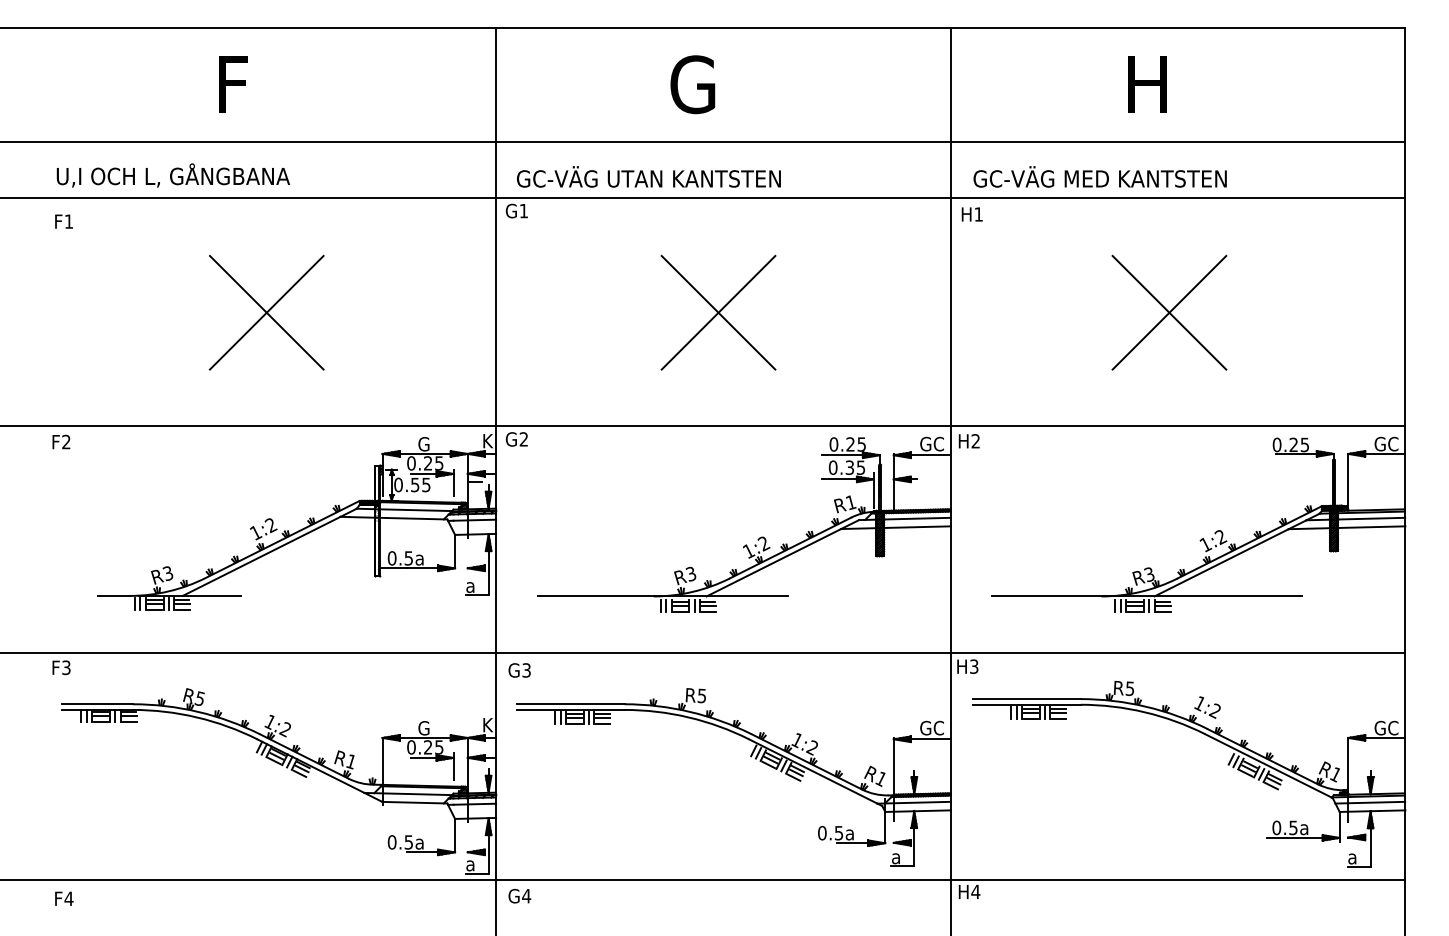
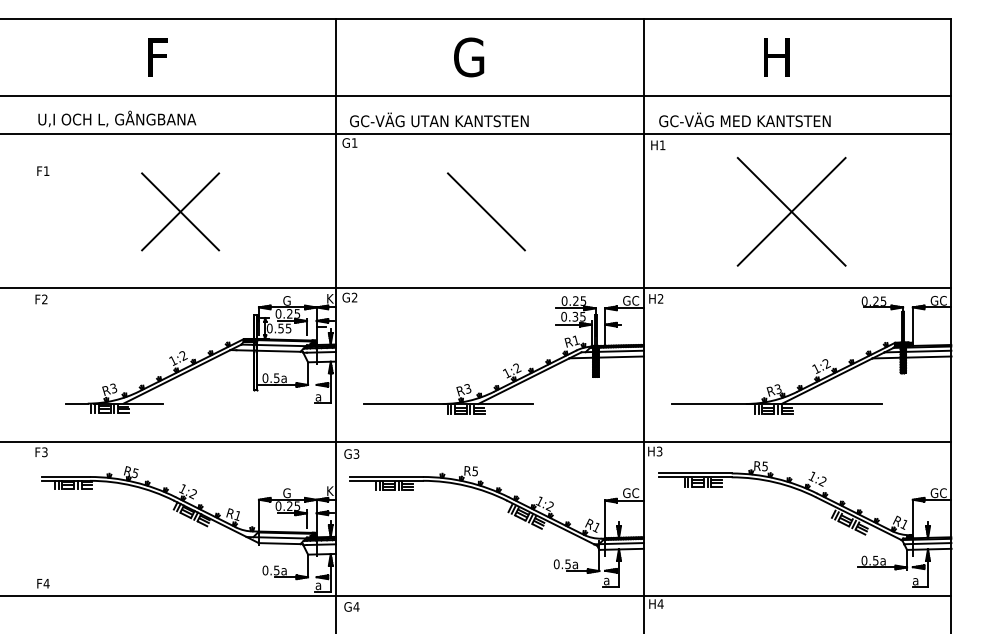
text: (64, 220) -> (43, 170), moved
line: (718, 312) -> (486, 211), removed
part: (1169, 312) -> (791, 211), size x1.4
text: (64, 898) -> (43, 583), moved

